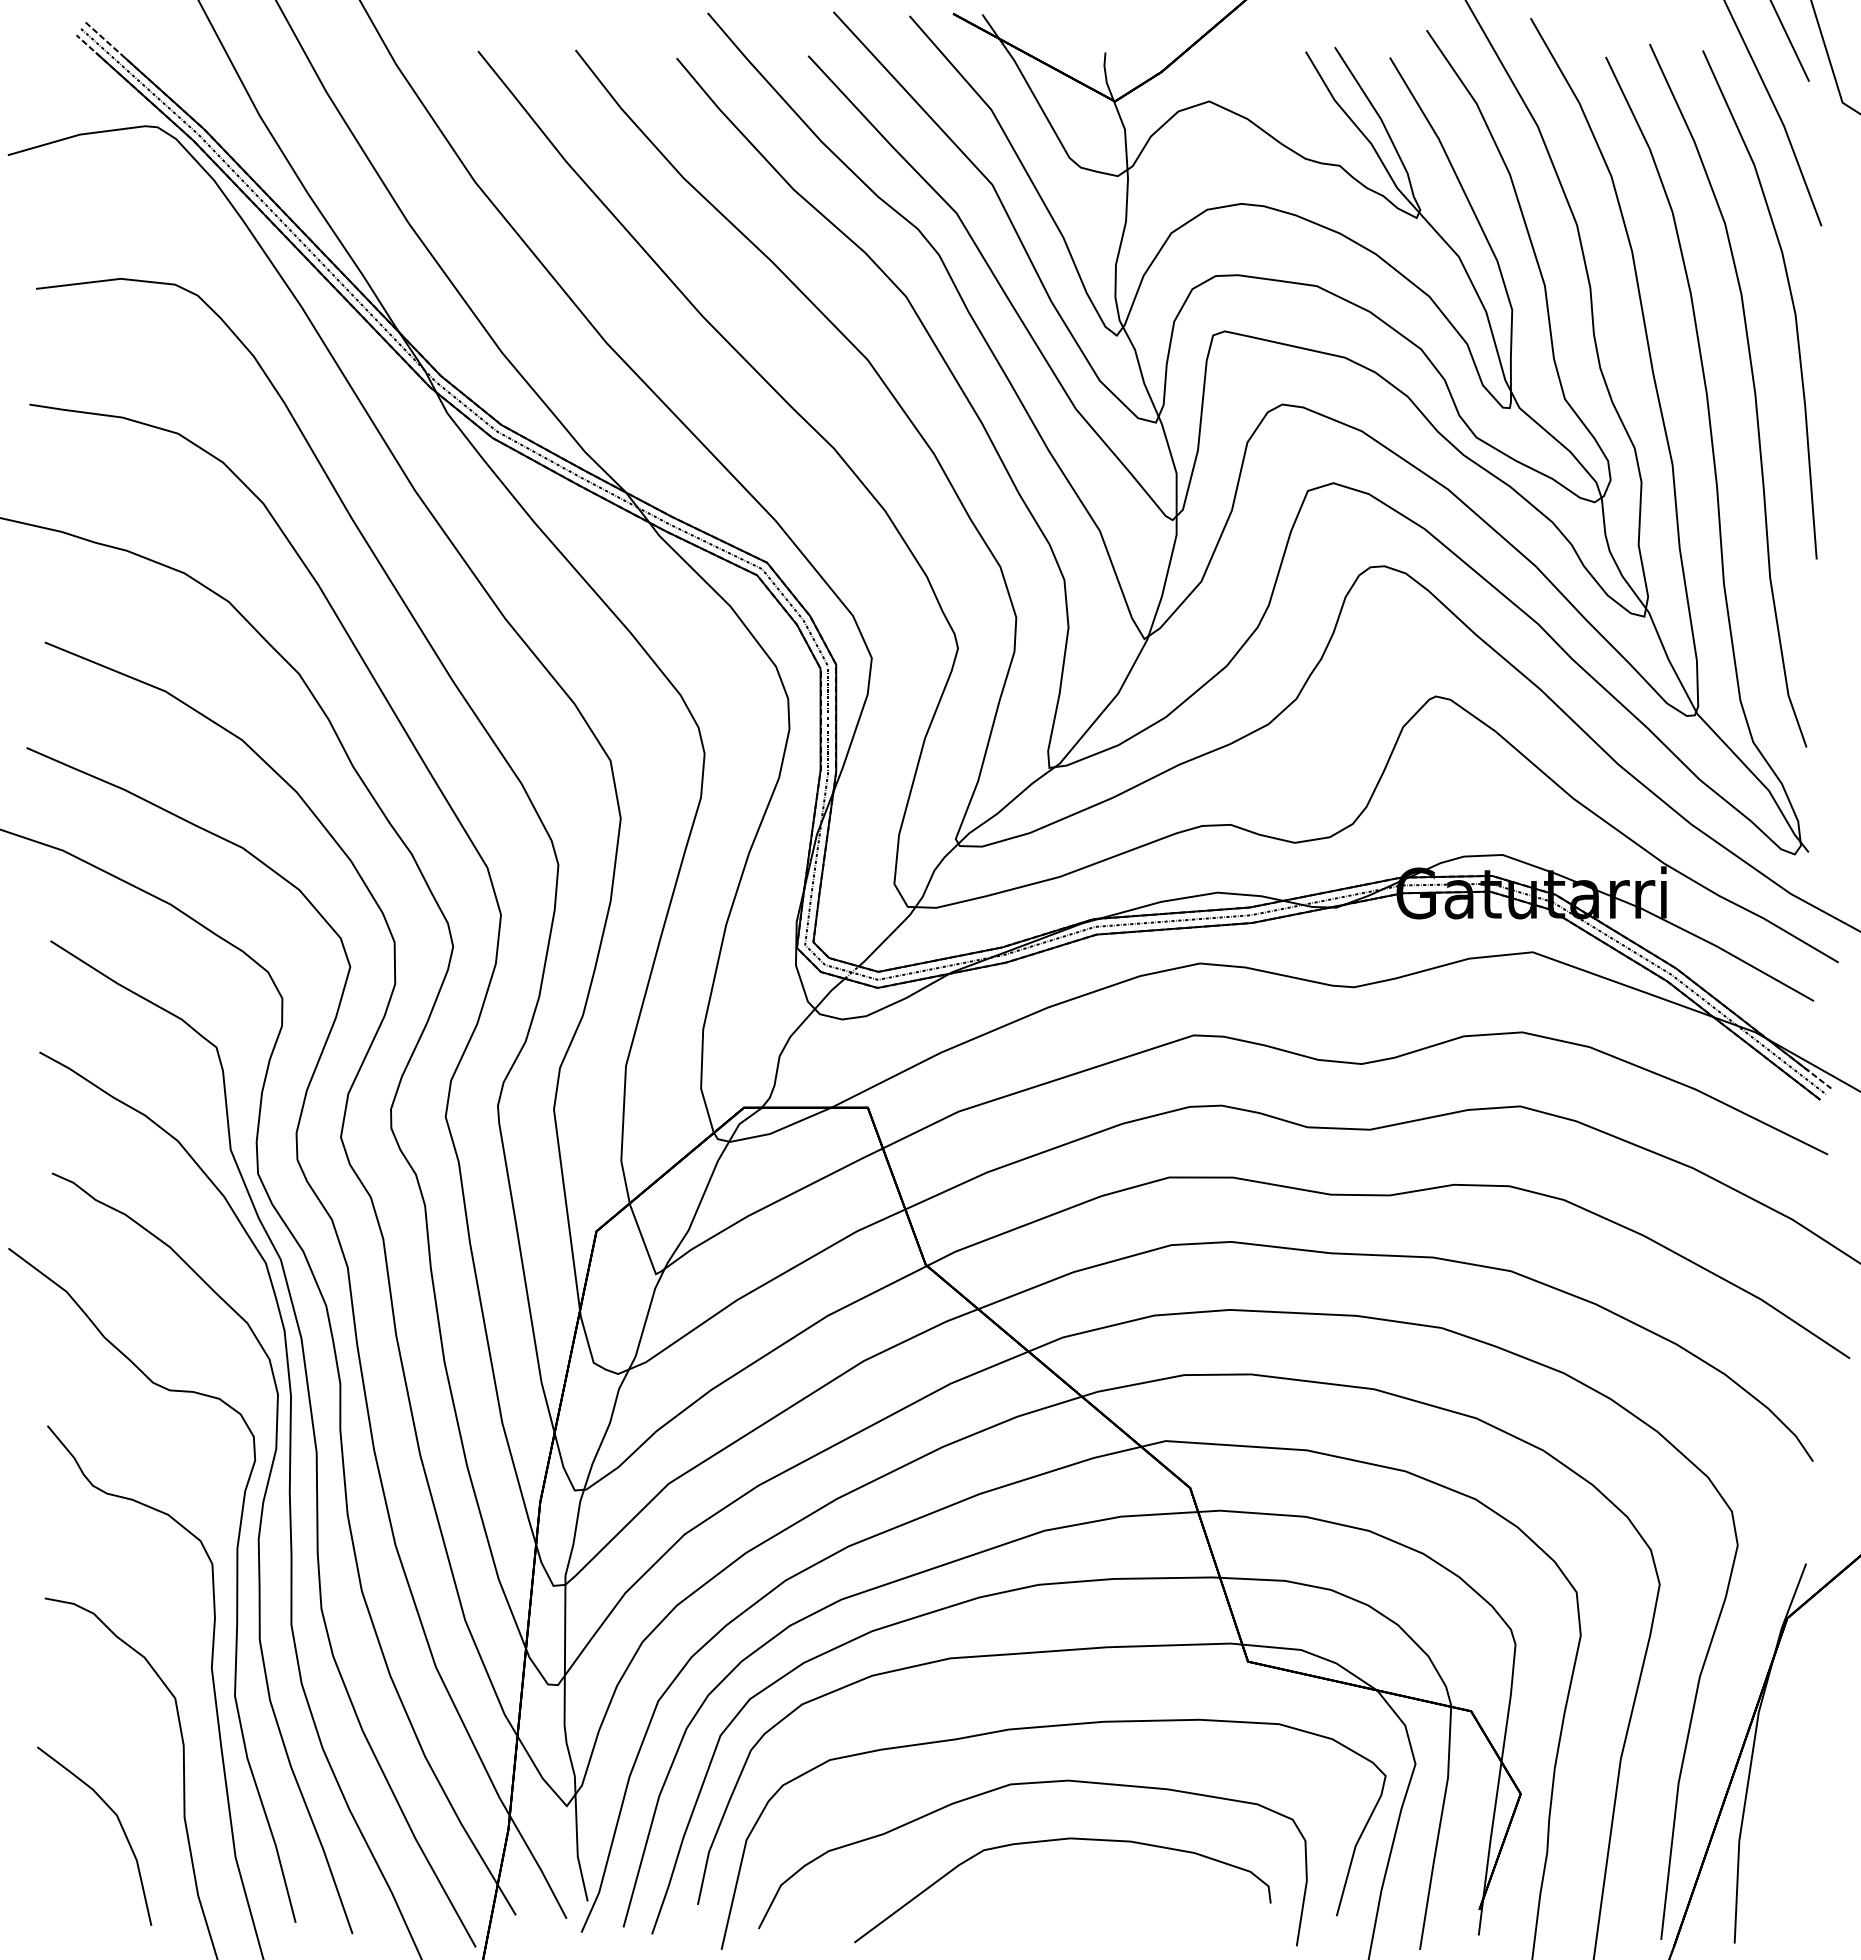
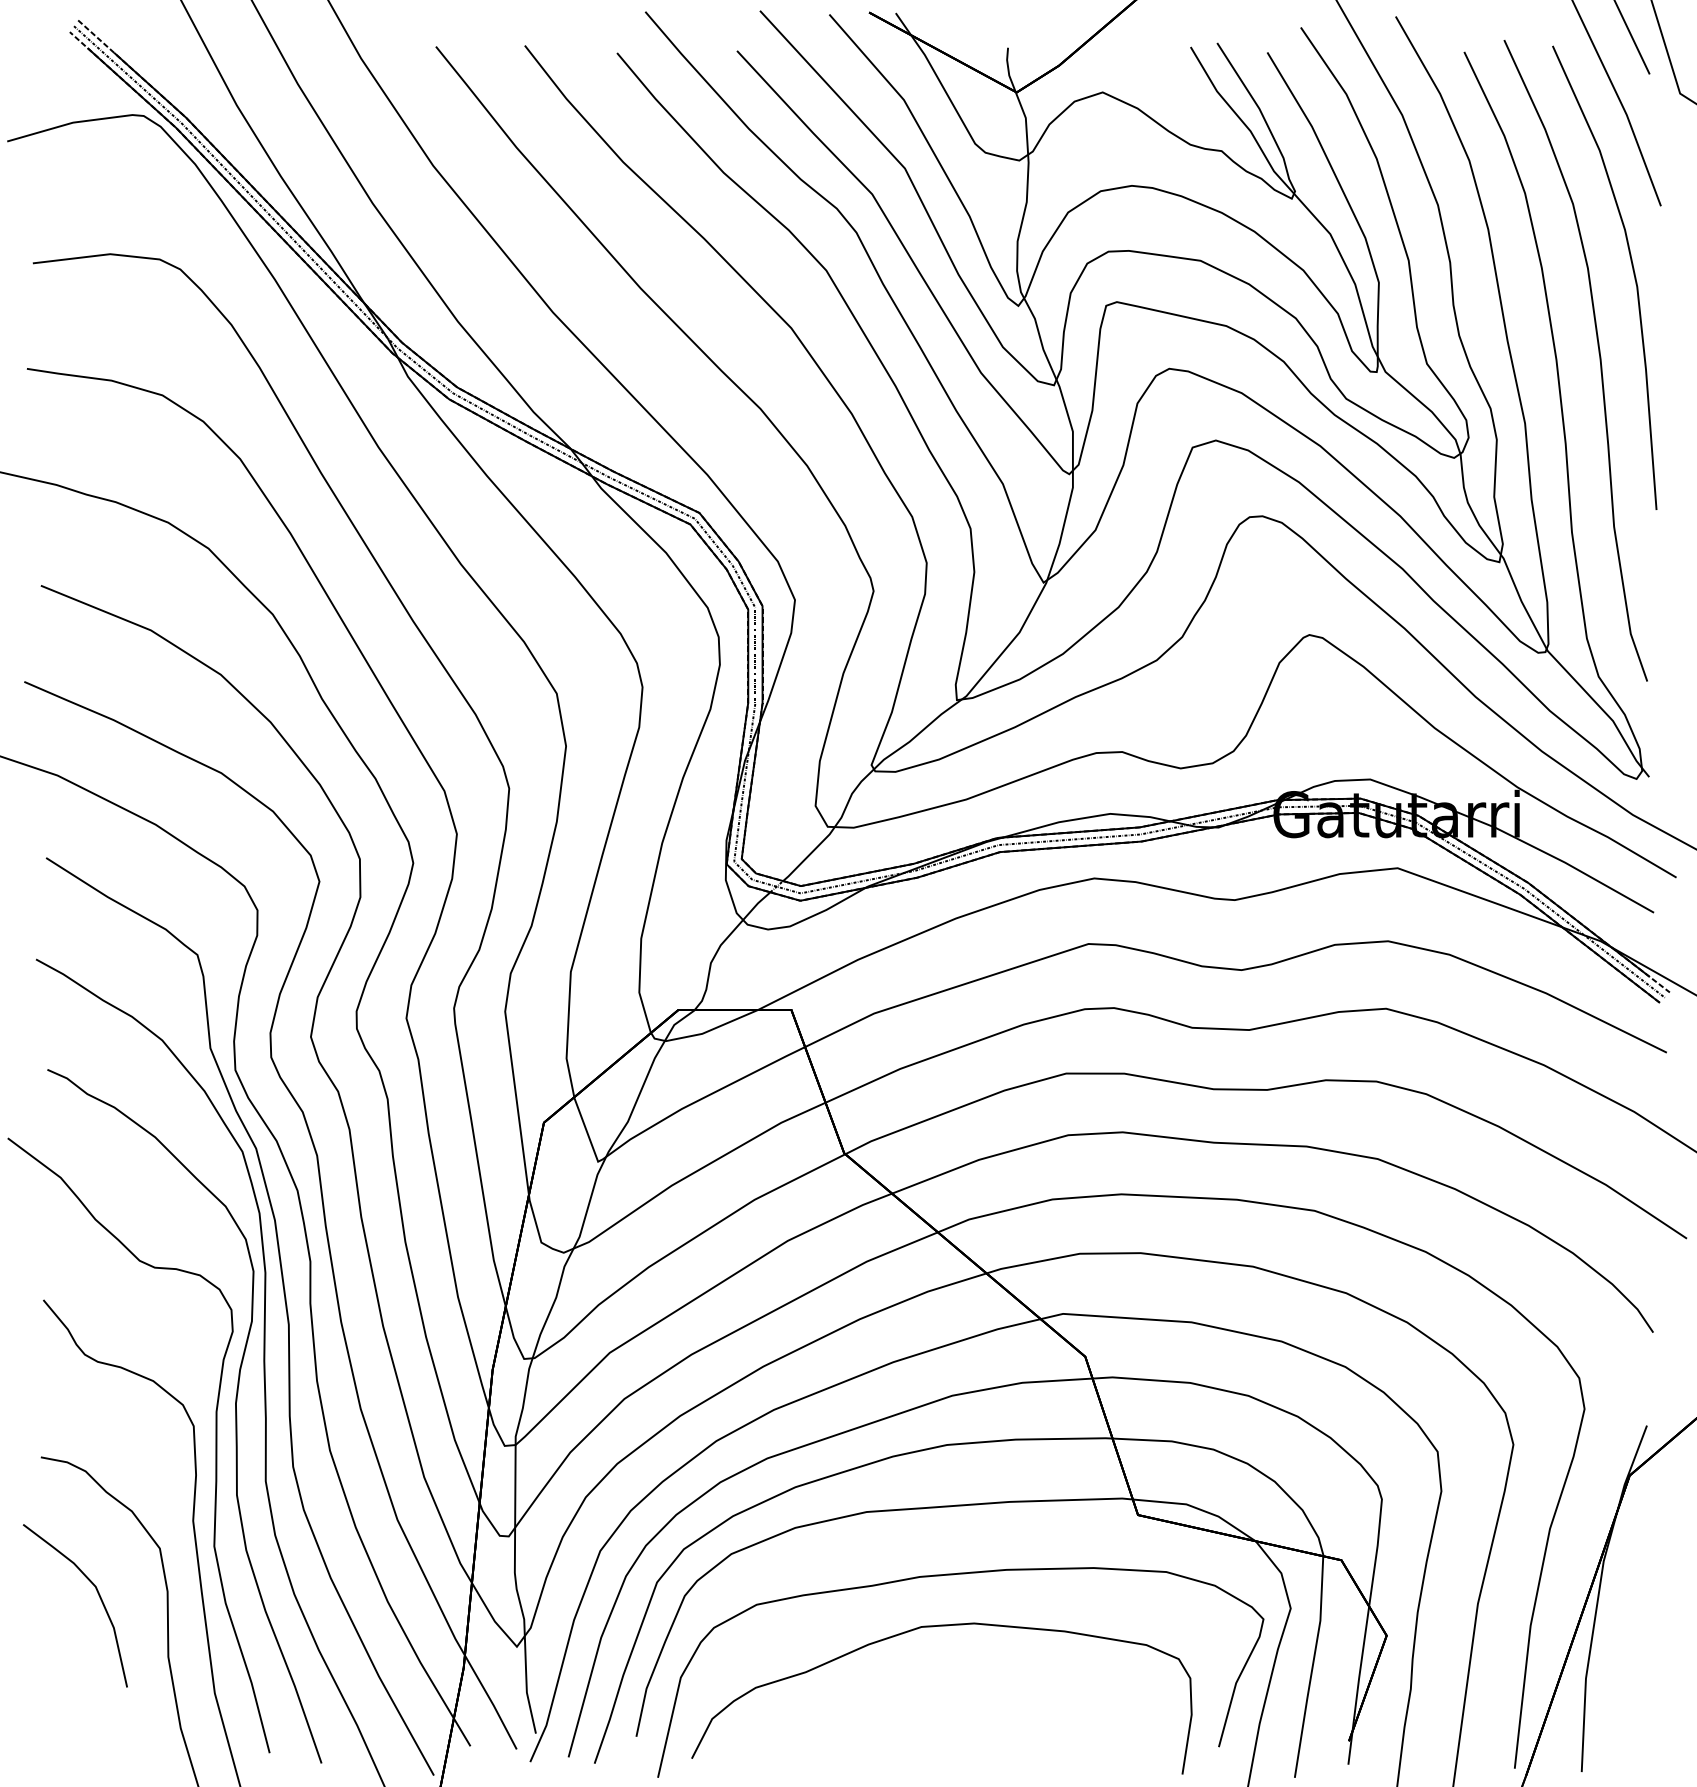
curve: (120, 1826) -> (99, 1596), moved
curve: (1062, 1840) -> (968, 1678), removed

